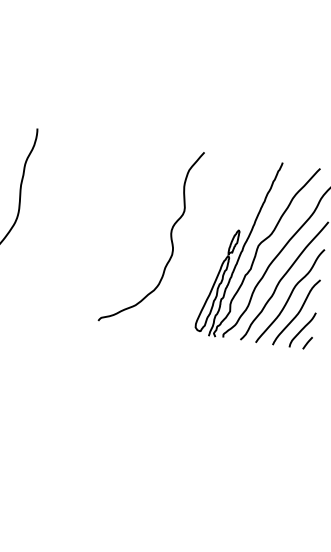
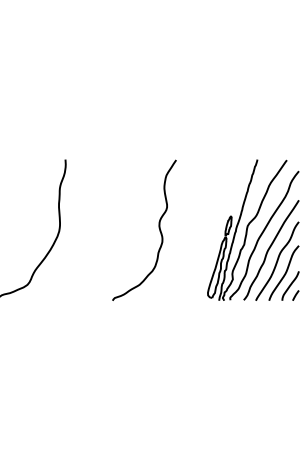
curve: (169, 236) -> (158, 228), moved

